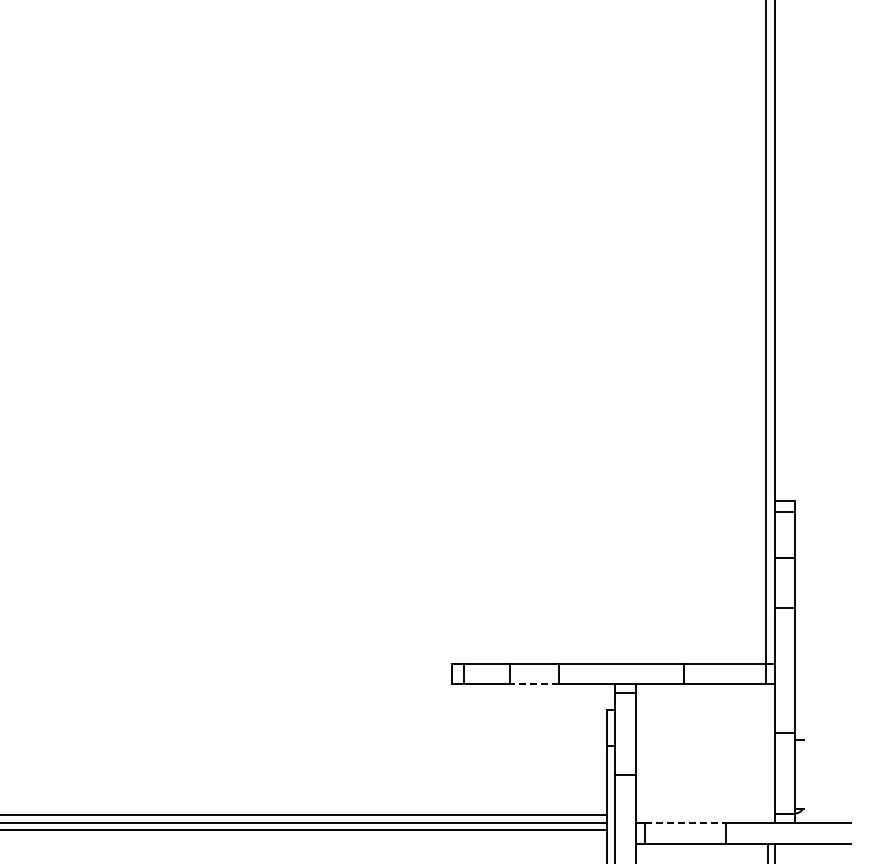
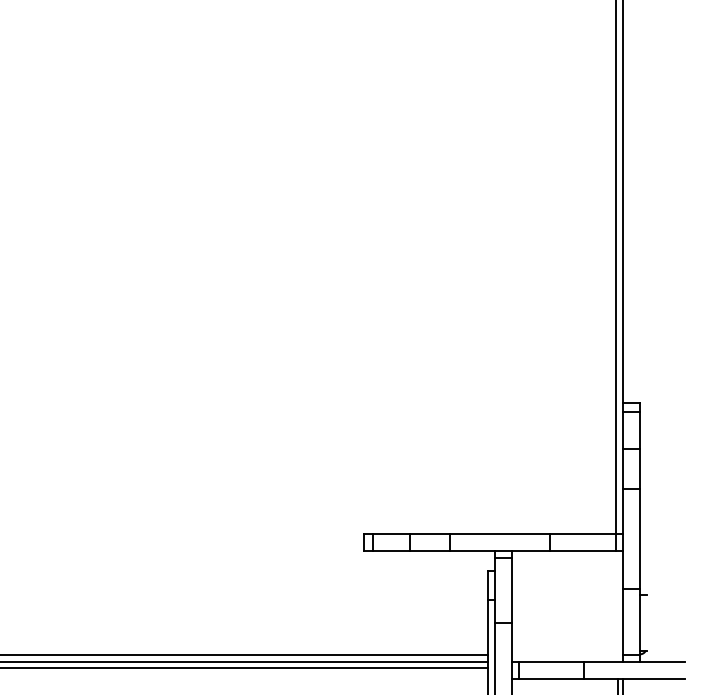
line: (534, 684) -> (429, 550), dashed -> solid
line: (685, 823) -> (551, 662), dashed -> solid

